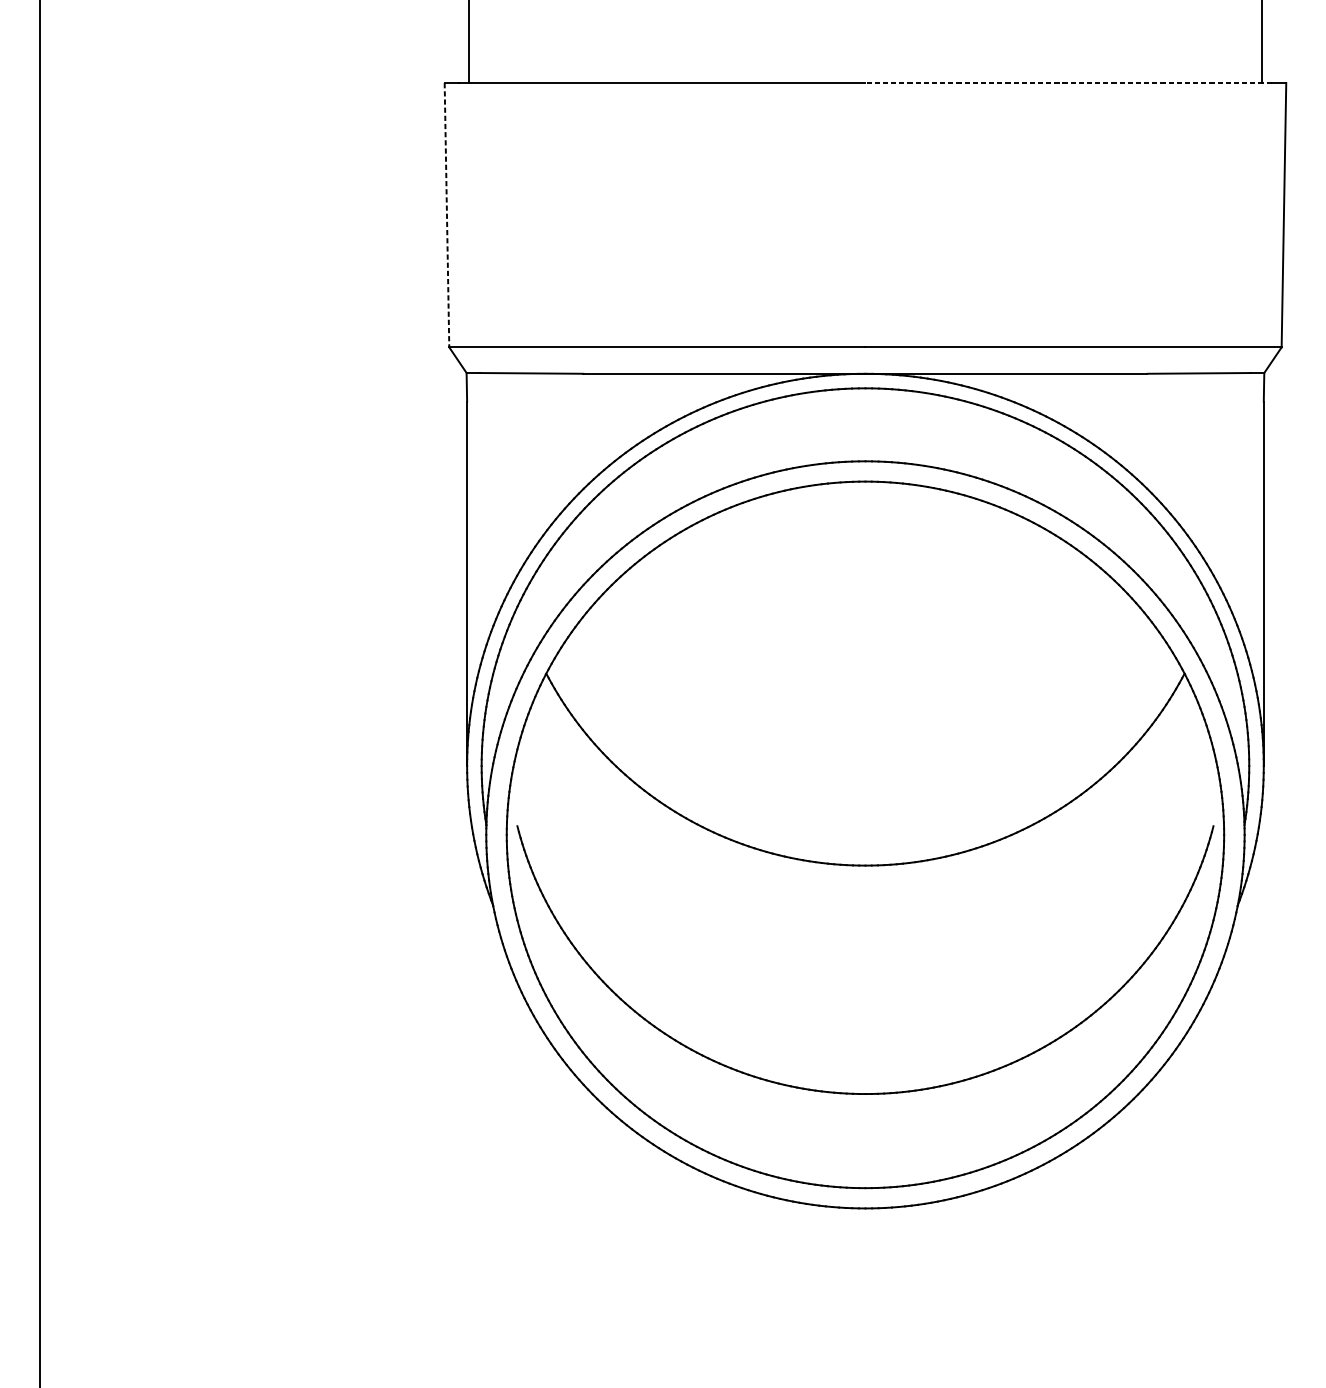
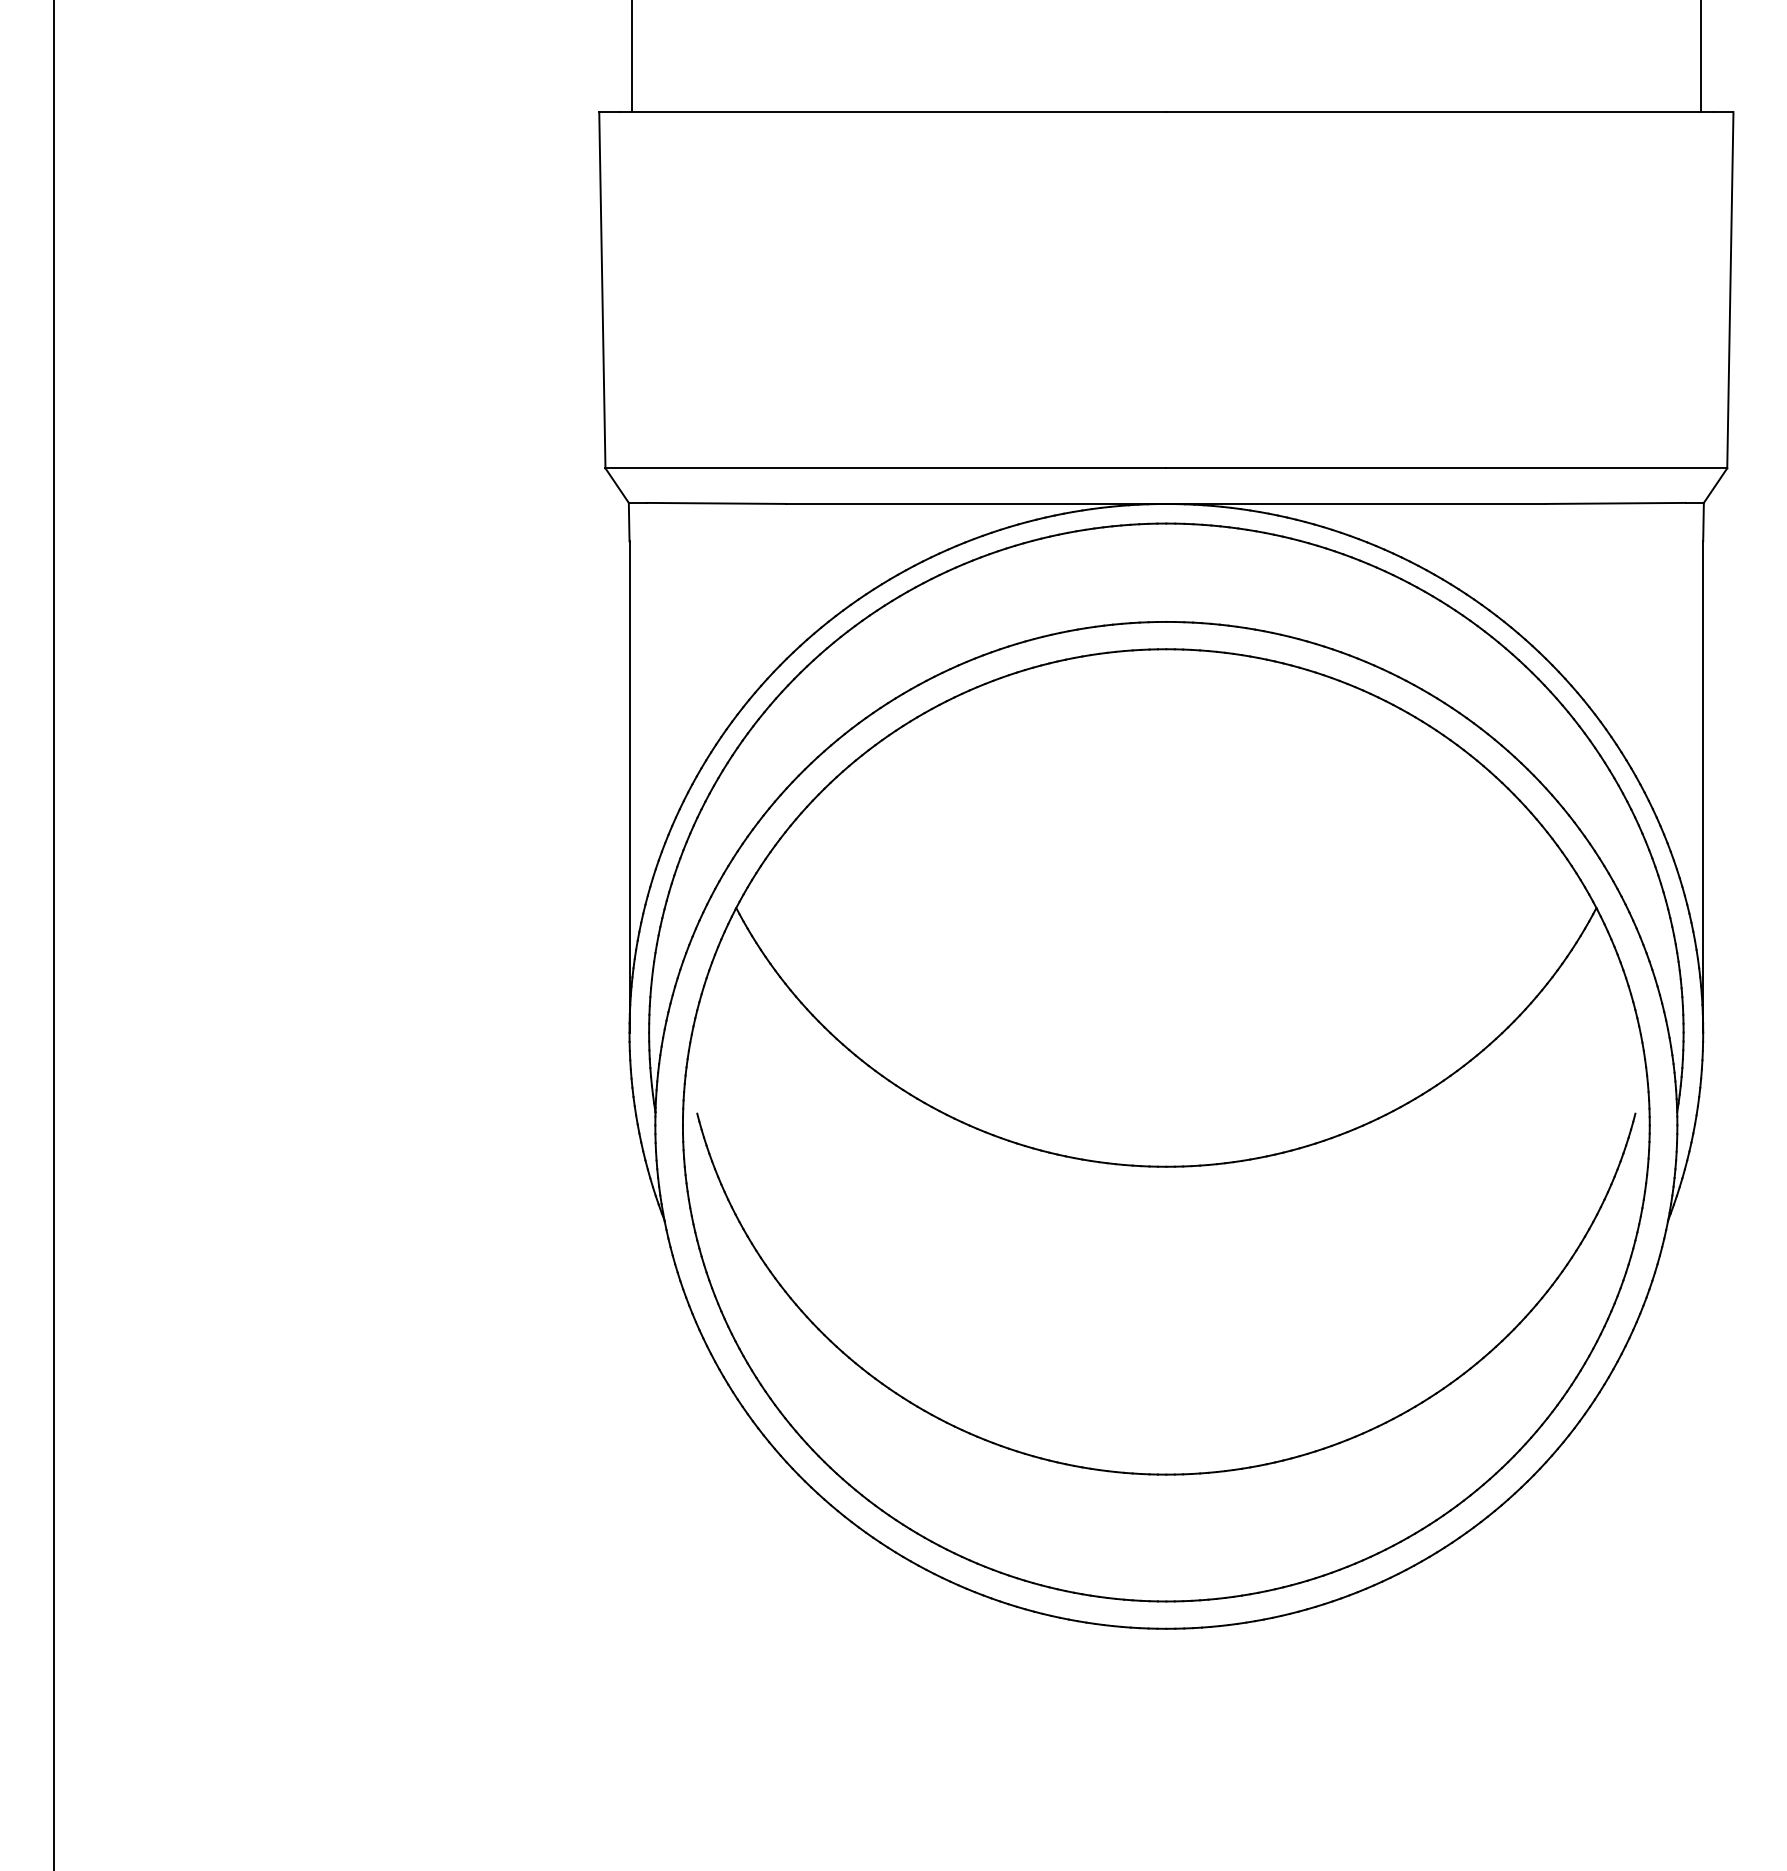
line: (1068, 83) -> (1440, 112), dashed -> solid
line: (447, 215) -> (602, 290), dashed -> solid

